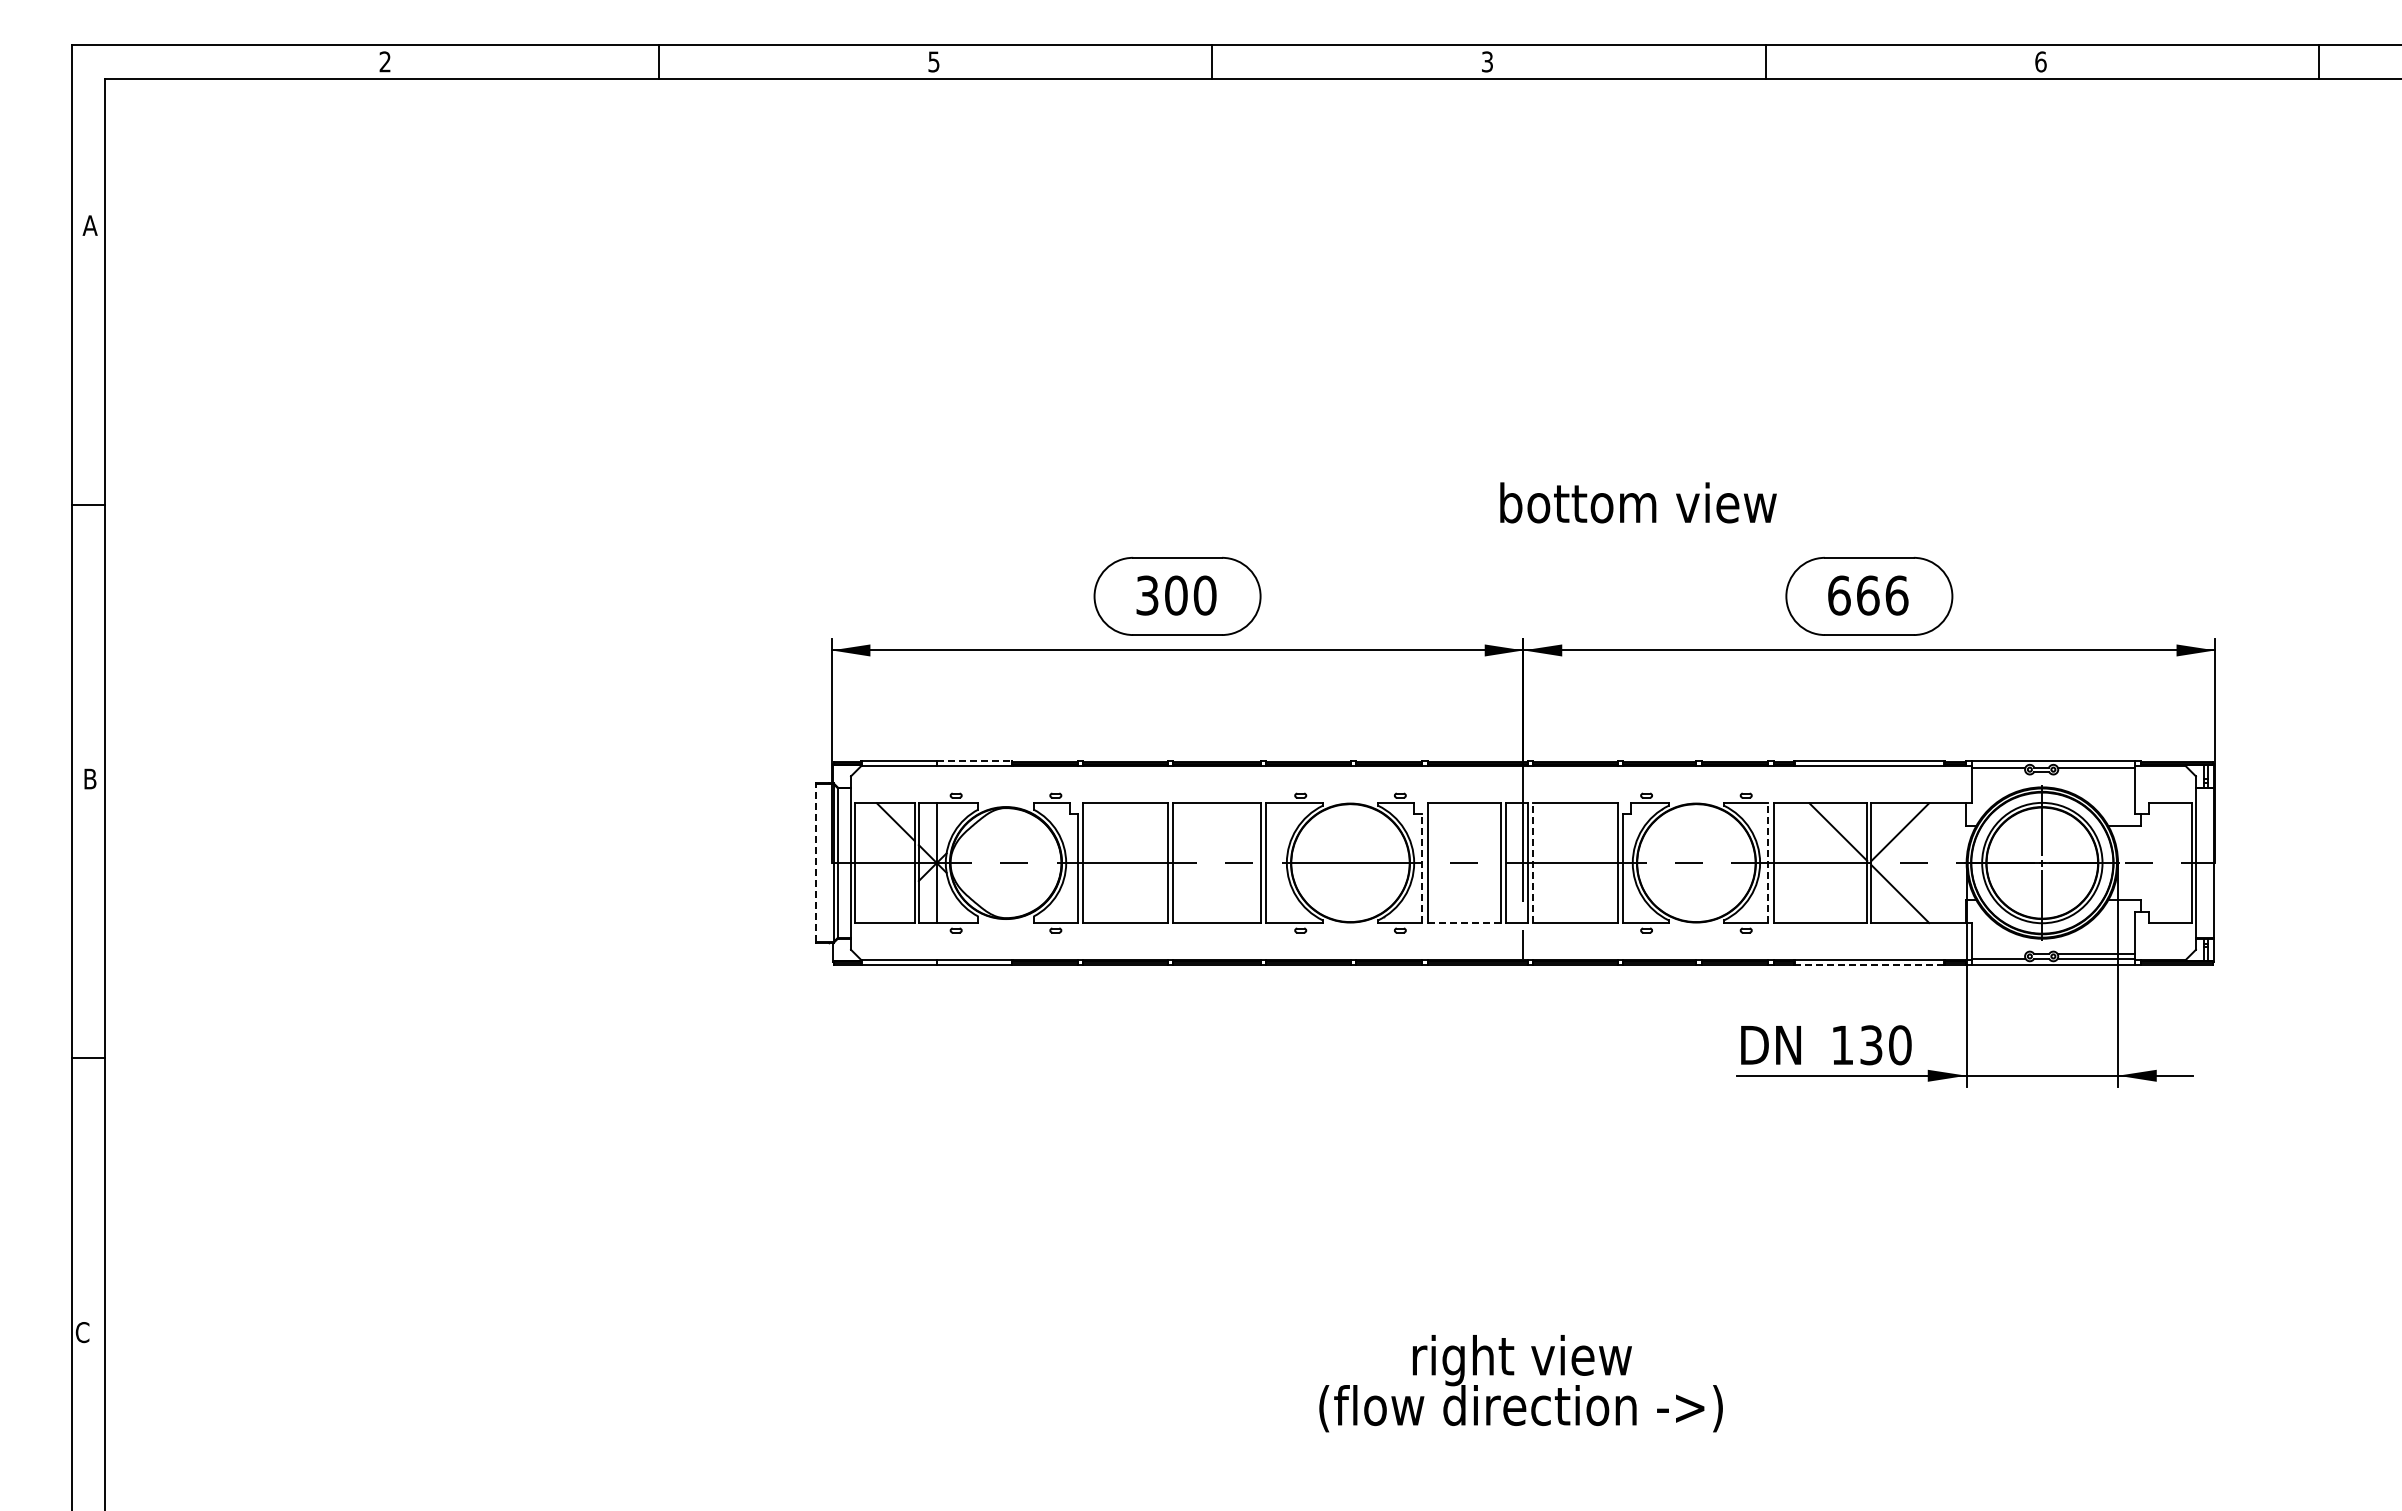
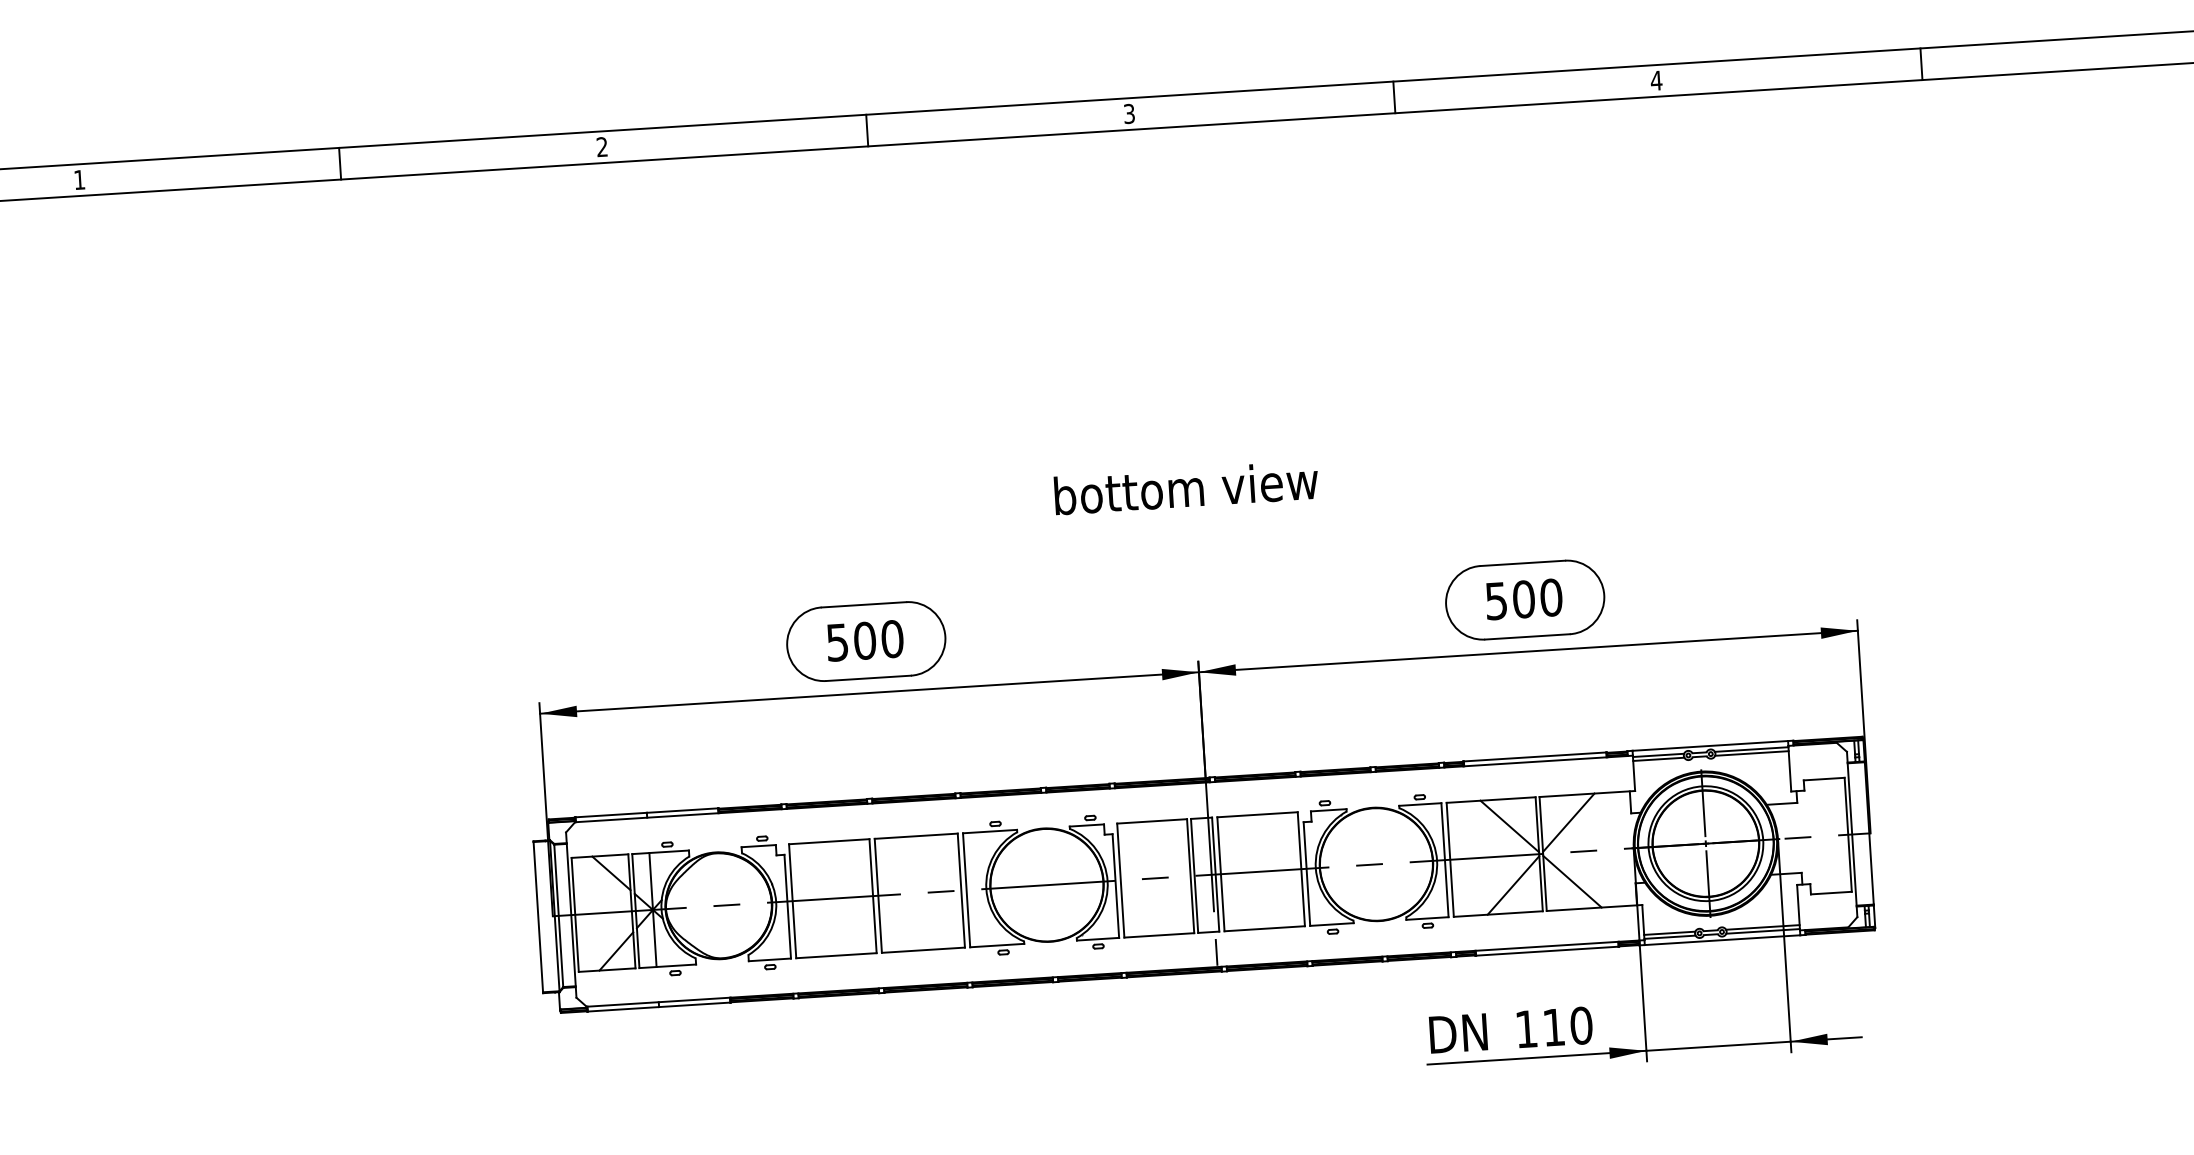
text: (384, 61) -> (78, 179), 2 -> 1
text: (933, 61) -> (601, 146), 5 -> 2
text: (2040, 61) -> (1656, 80), 6 -> 4
text: (1638, 502) -> (1186, 487), moved
text: (1147, 595) -> (837, 642), 300 -> 500
text: (1868, 595) -> (1524, 599), 666 -> 500
line: (974, 761) -> (682, 810), dashed -> solid
line: (1998, 771) -> (1658, 759), added
line: (2096, 771) -> (1751, 753), added
line: (816, 863) -> (538, 917), dashed -> solid
line: (1533, 863) -> (1221, 874), dashed -> solid
line: (1768, 863) -> (1445, 860), dashed -> solid
line: (1422, 868) -> (1115, 886), dashed -> solid
line: (1838, 893) -> (1513, 884), added
line: (895, 903) -> (616, 950), added
line: (1464, 922) -> (1159, 934), dashed -> solid
line: (1998, 954) -> (1669, 933), added
line: (1869, 965) -> (1547, 951), dashed -> solid
text: (1871, 1045) -> (1554, 1027), 130 -> 110

